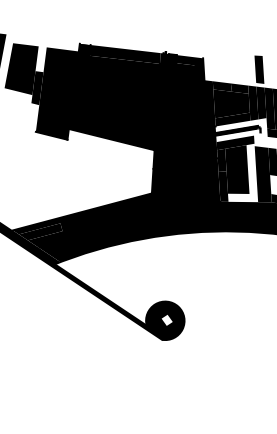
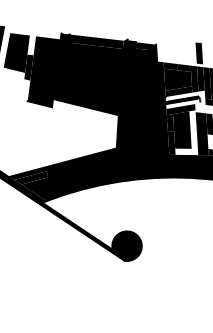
fill: (167, 320) -> (128, 245), added

